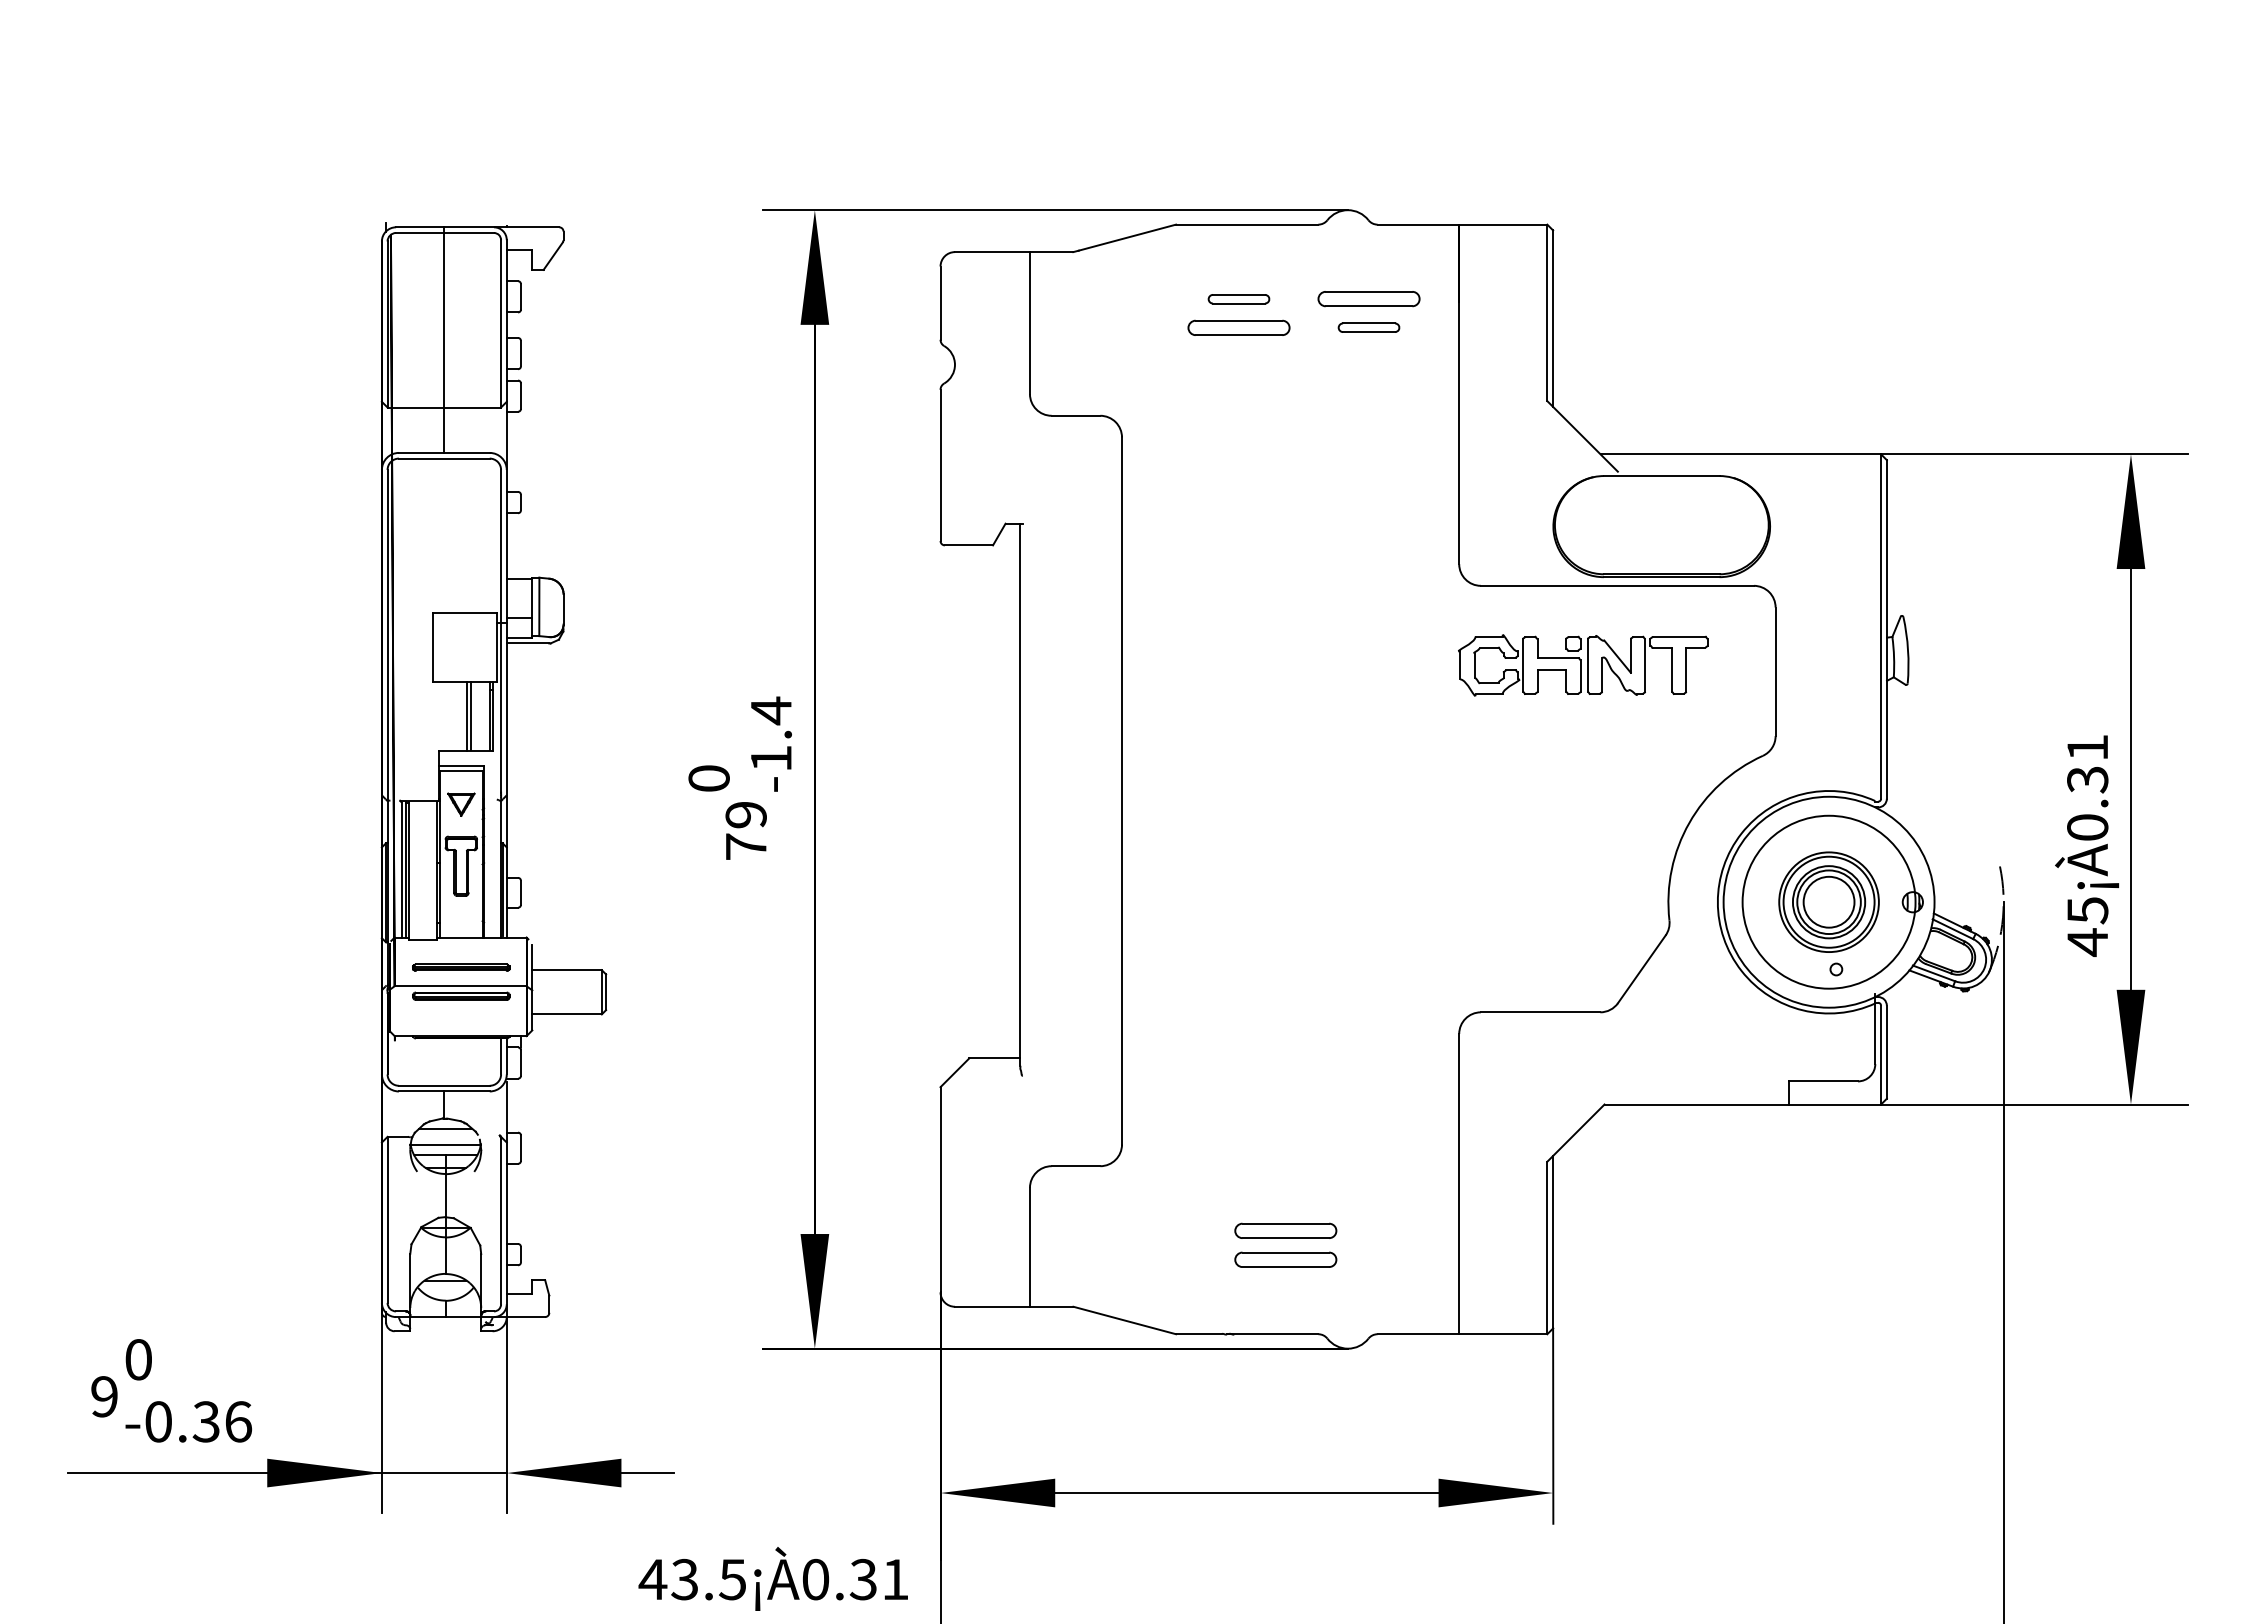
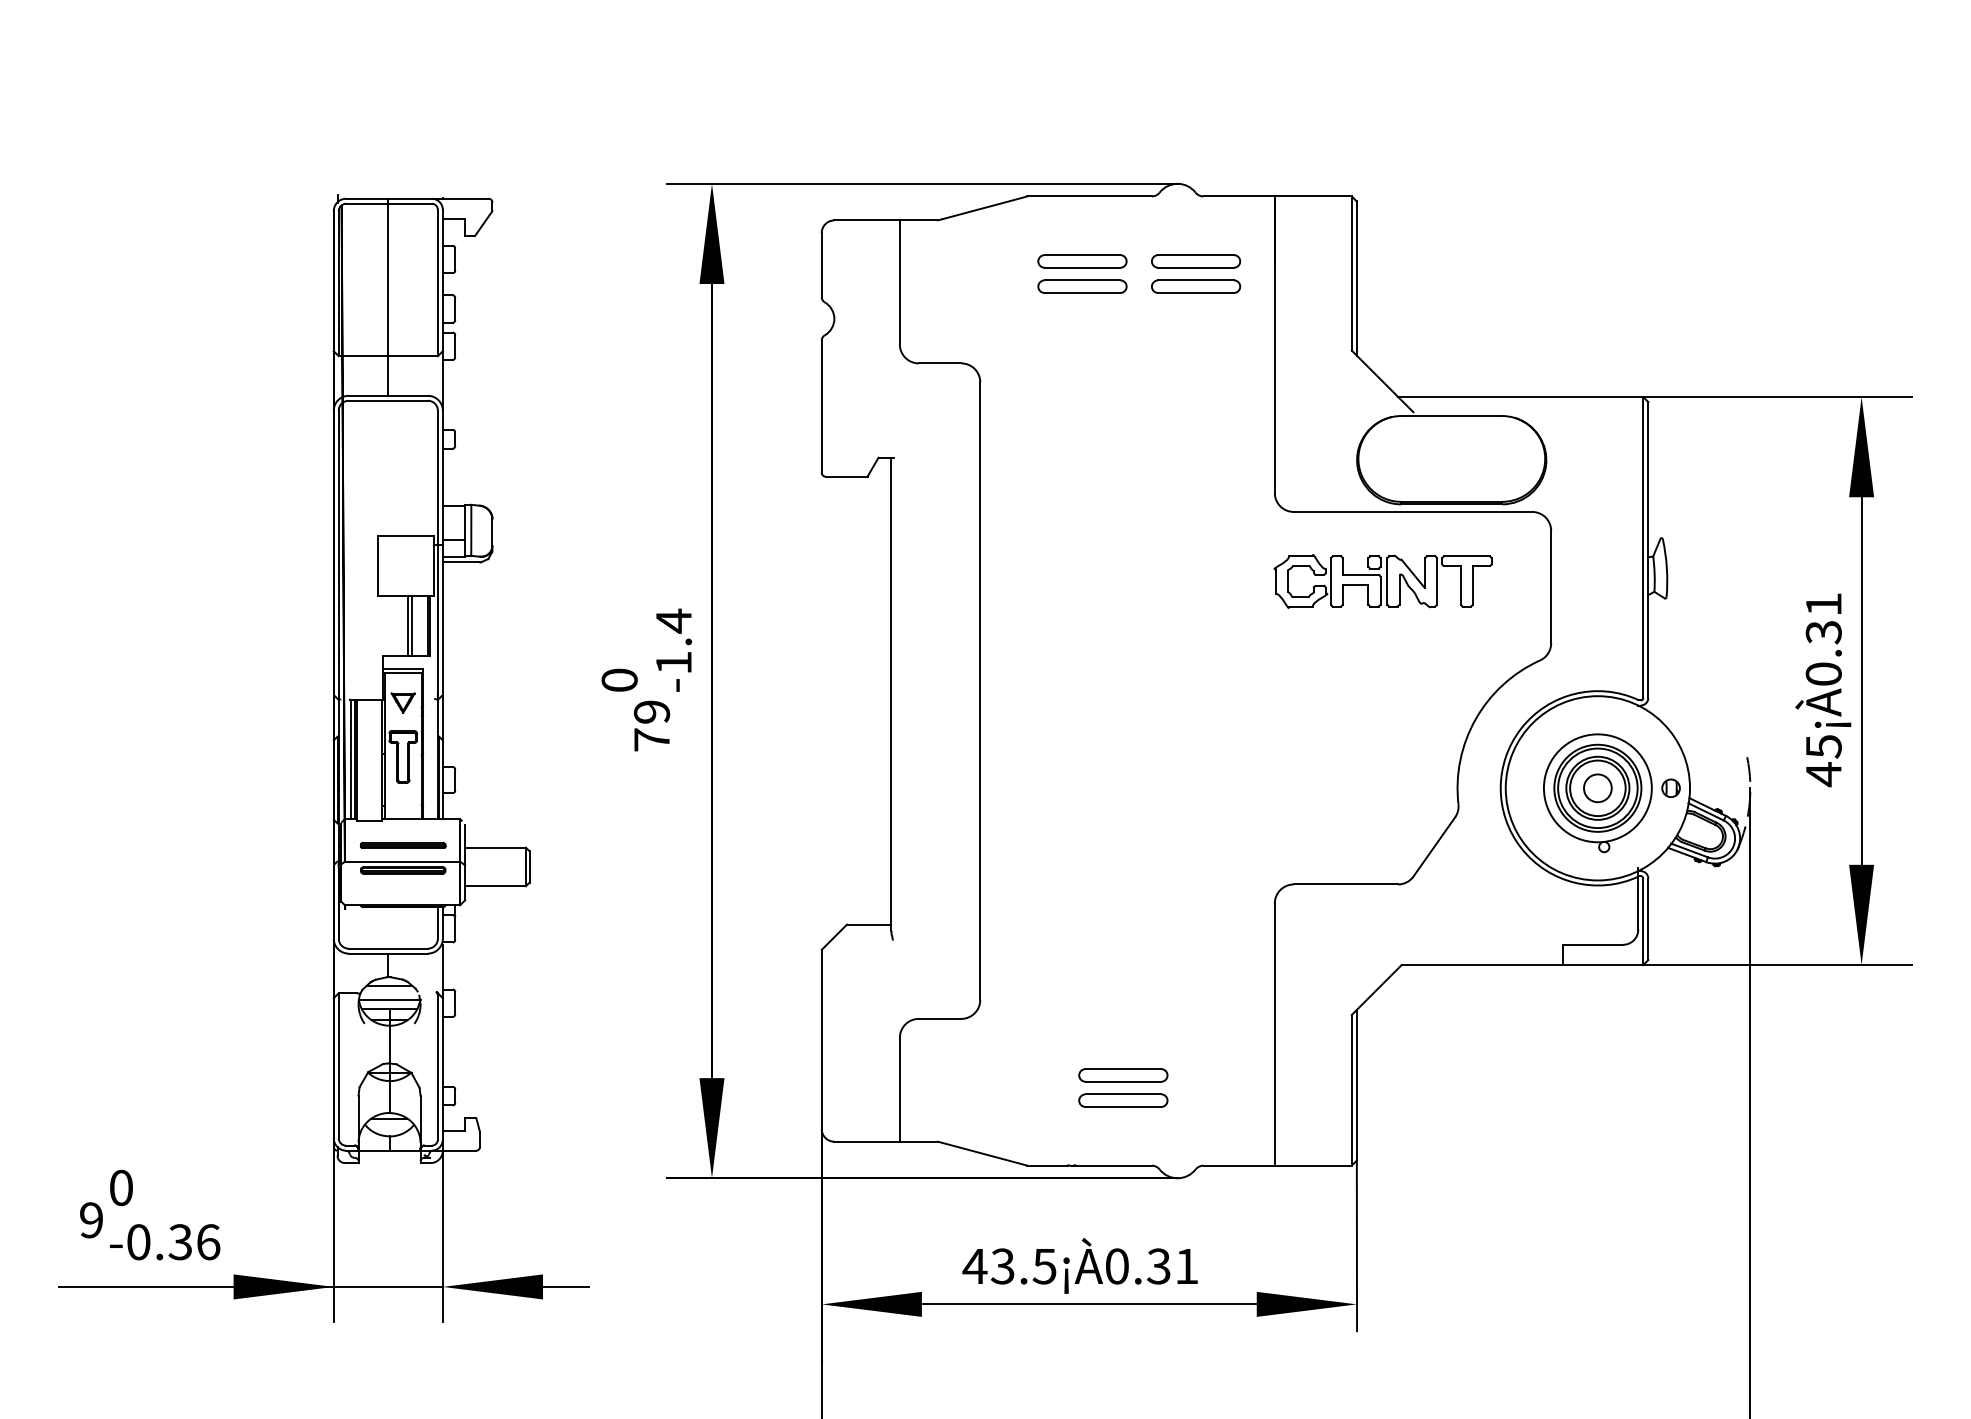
part: (1238, 299) -> (1082, 261), size x1.67
part: (1368, 327) -> (1195, 286), size x1.67
text: (2086, 845) -> (1822, 689), moved
circle: (1828, 902) -> (1597, 788), size x0.62
circle: (1828, 902) -> (1597, 788), size x0.71
text: (772, 1578) -> (1079, 1265), moved

